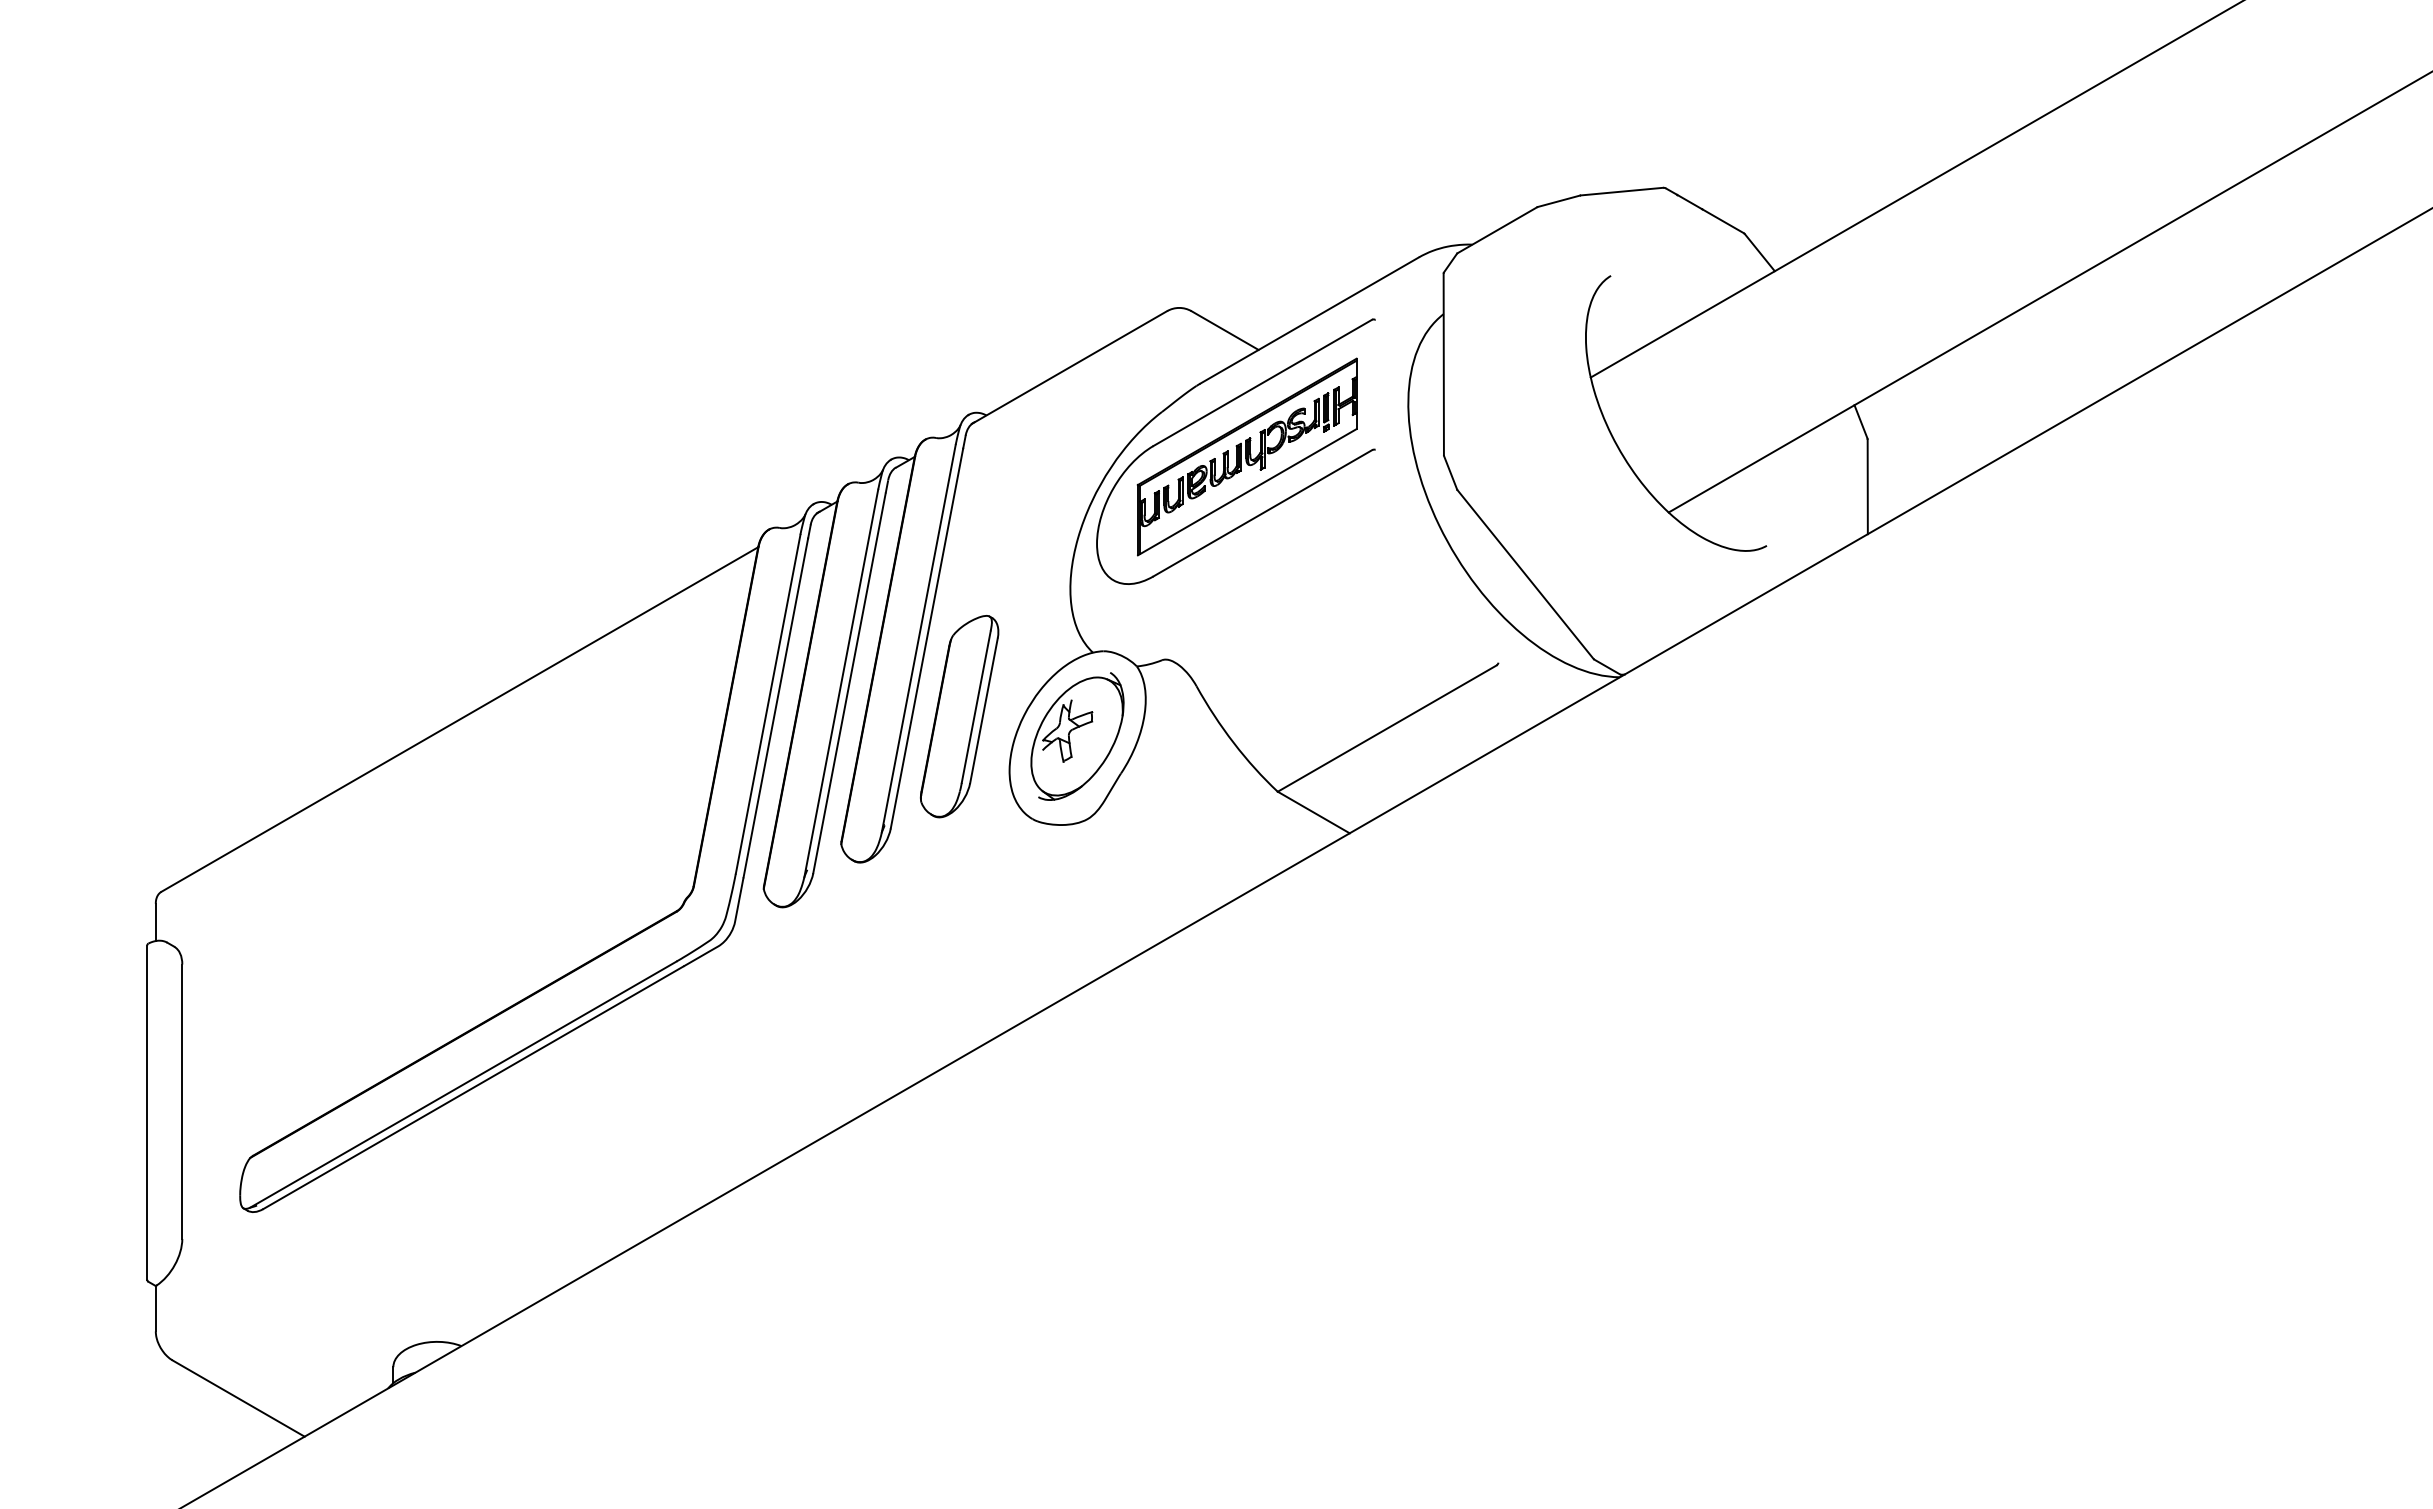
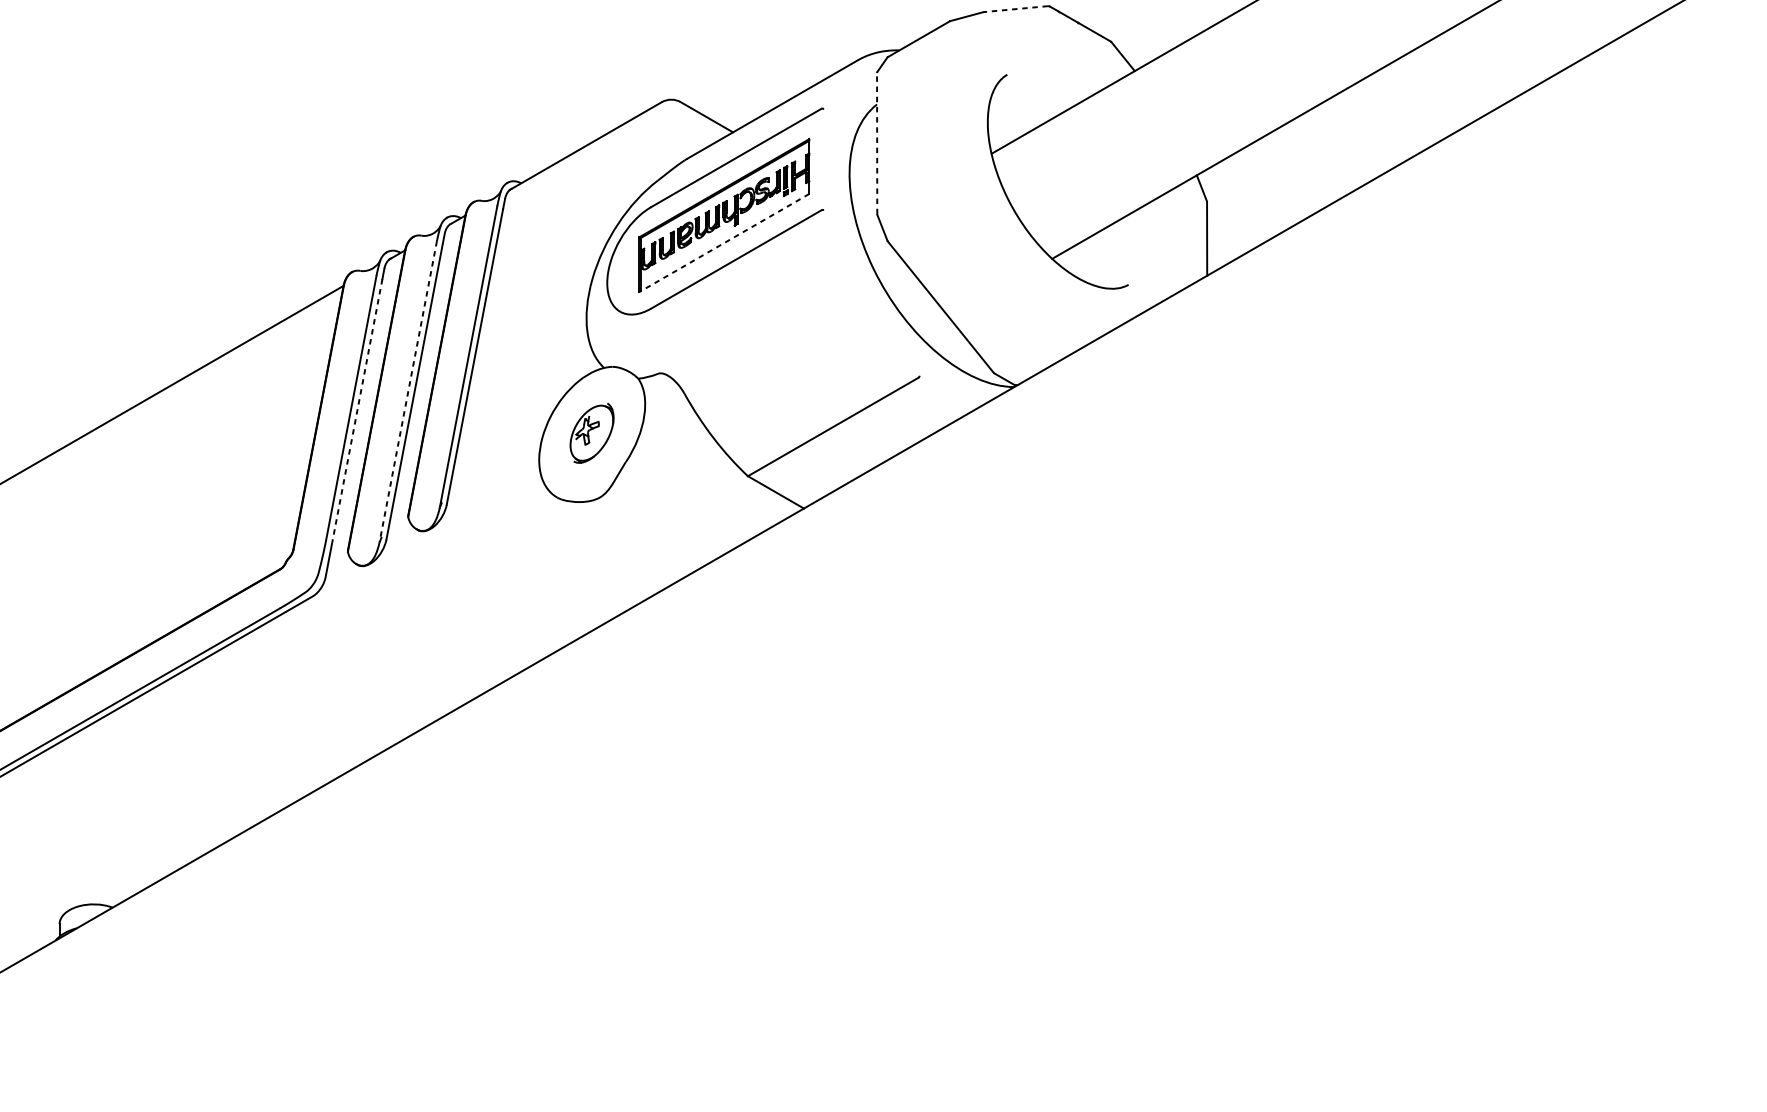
line: (1621, 191) -> (1015, 9), solid -> dashed
line: (1443, 364) -> (876, 143), solid -> dashed
line: (1246, 492) -> (723, 243), solid -> dashed
line: (841, 683) -> (408, 391), solid -> dashed
line: (775, 707) -> (357, 410), solid -> dashed
part: (959, 716) -> (500, 417), removed
part: (1077, 736) -> (592, 433), size x0.6

